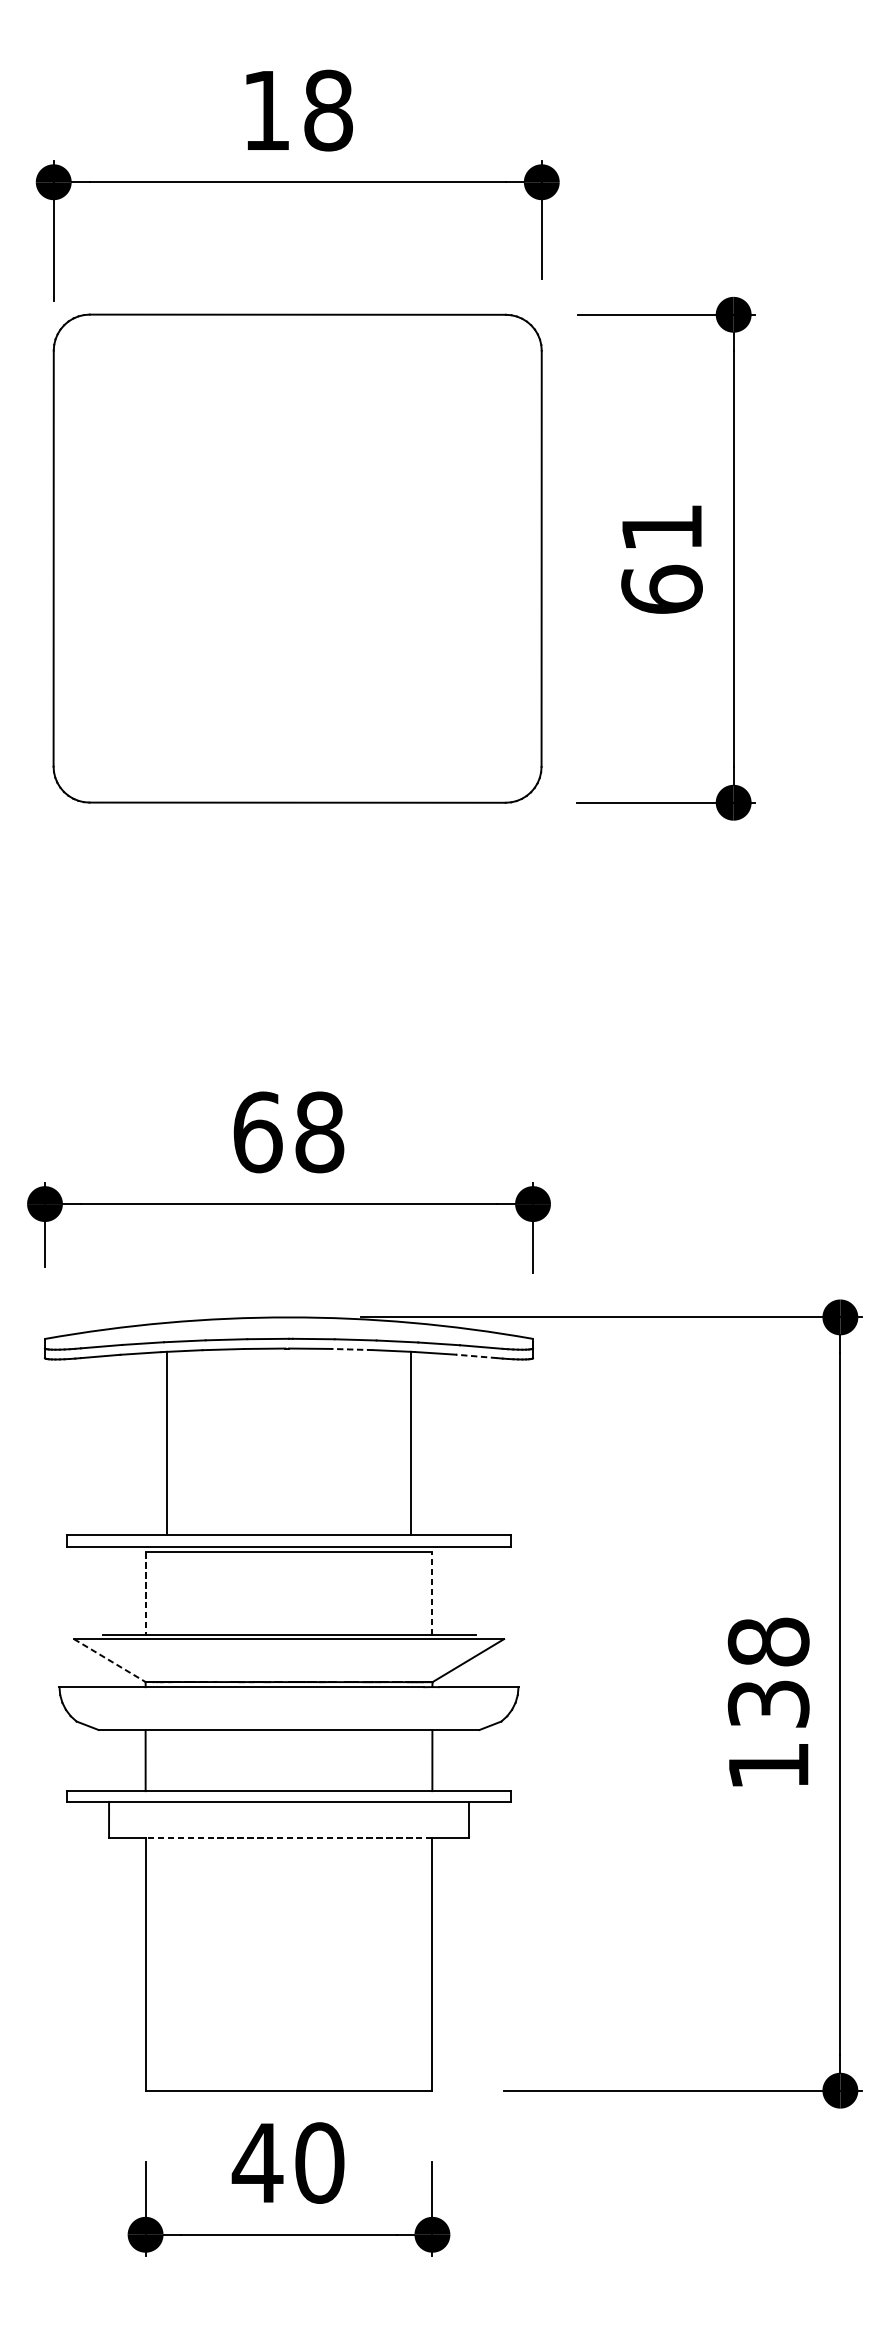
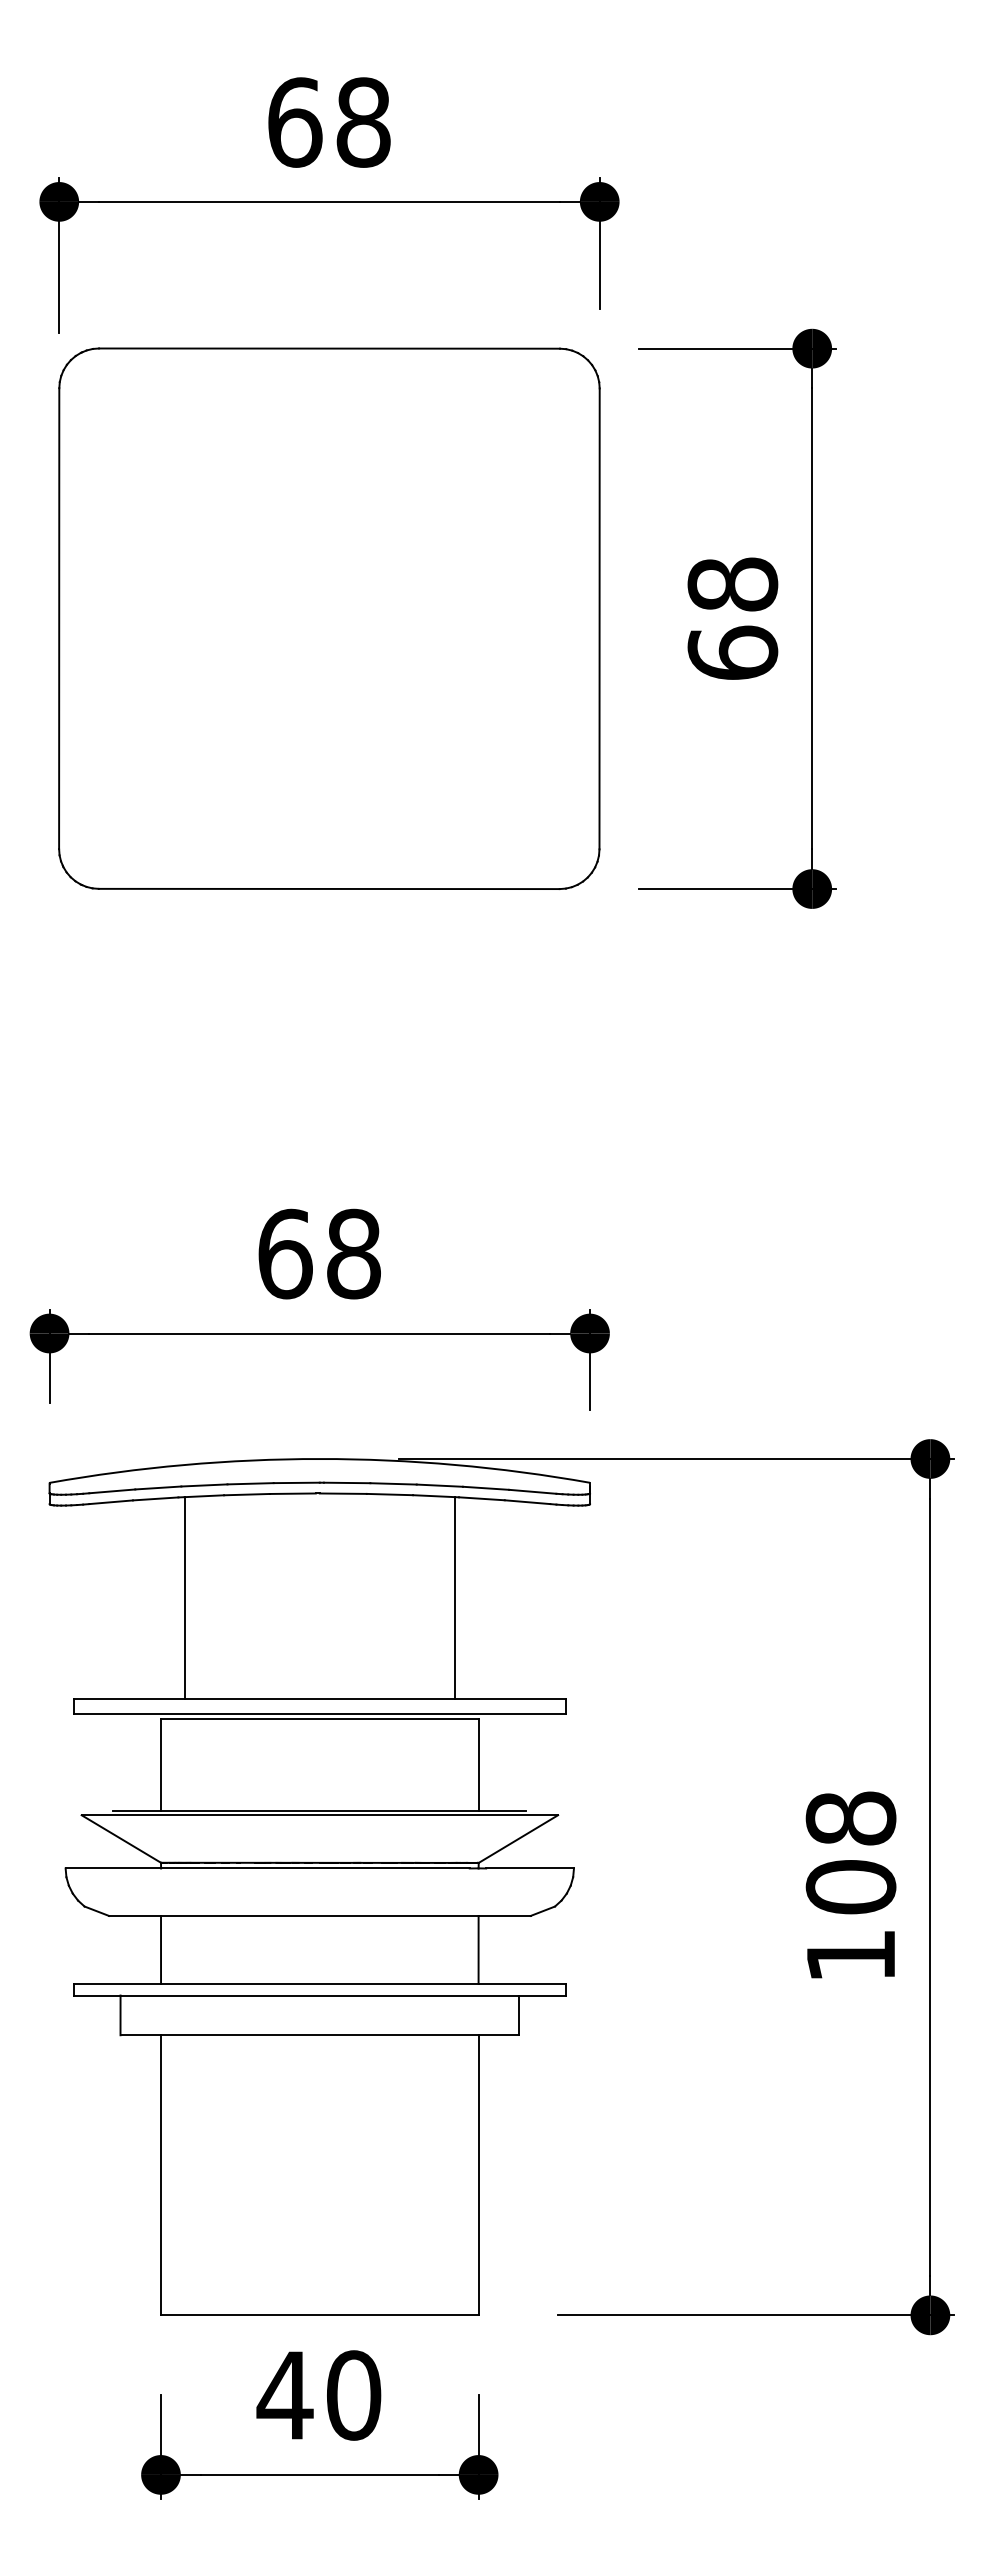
text: (267, 110) -> (295, 122), 18 -> 68
text: (661, 527) -> (732, 584), 61 -> 68
line: (351, 1349) -> (389, 1494), dashed -> solid
line: (476, 1356) -> (527, 1502), dashed -> solid
line: (146, 1593) -> (161, 1764), dashed -> solid
line: (432, 1593) -> (478, 1764), dashed -> solid
line: (109, 1661) -> (121, 1839), dashed -> solid
text: (768, 1704) -> (850, 1887), 138 -> 108
line: (288, 1837) -> (319, 2035), dashed -> solid

